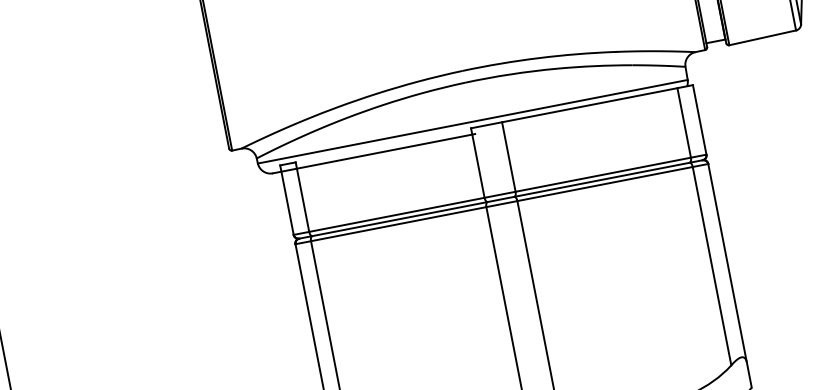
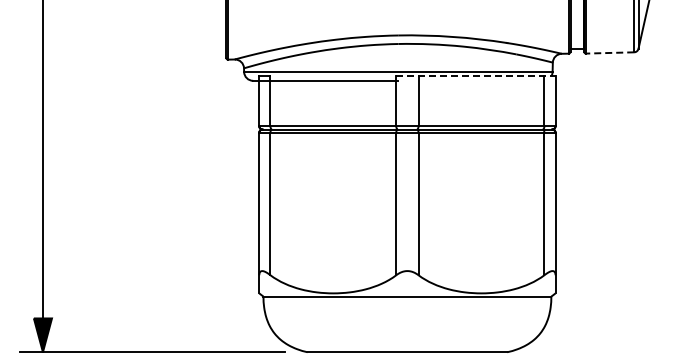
line: (761, 37) -> (609, 52), solid -> dashed
line: (581, 107) -> (475, 76), solid -> dashed

